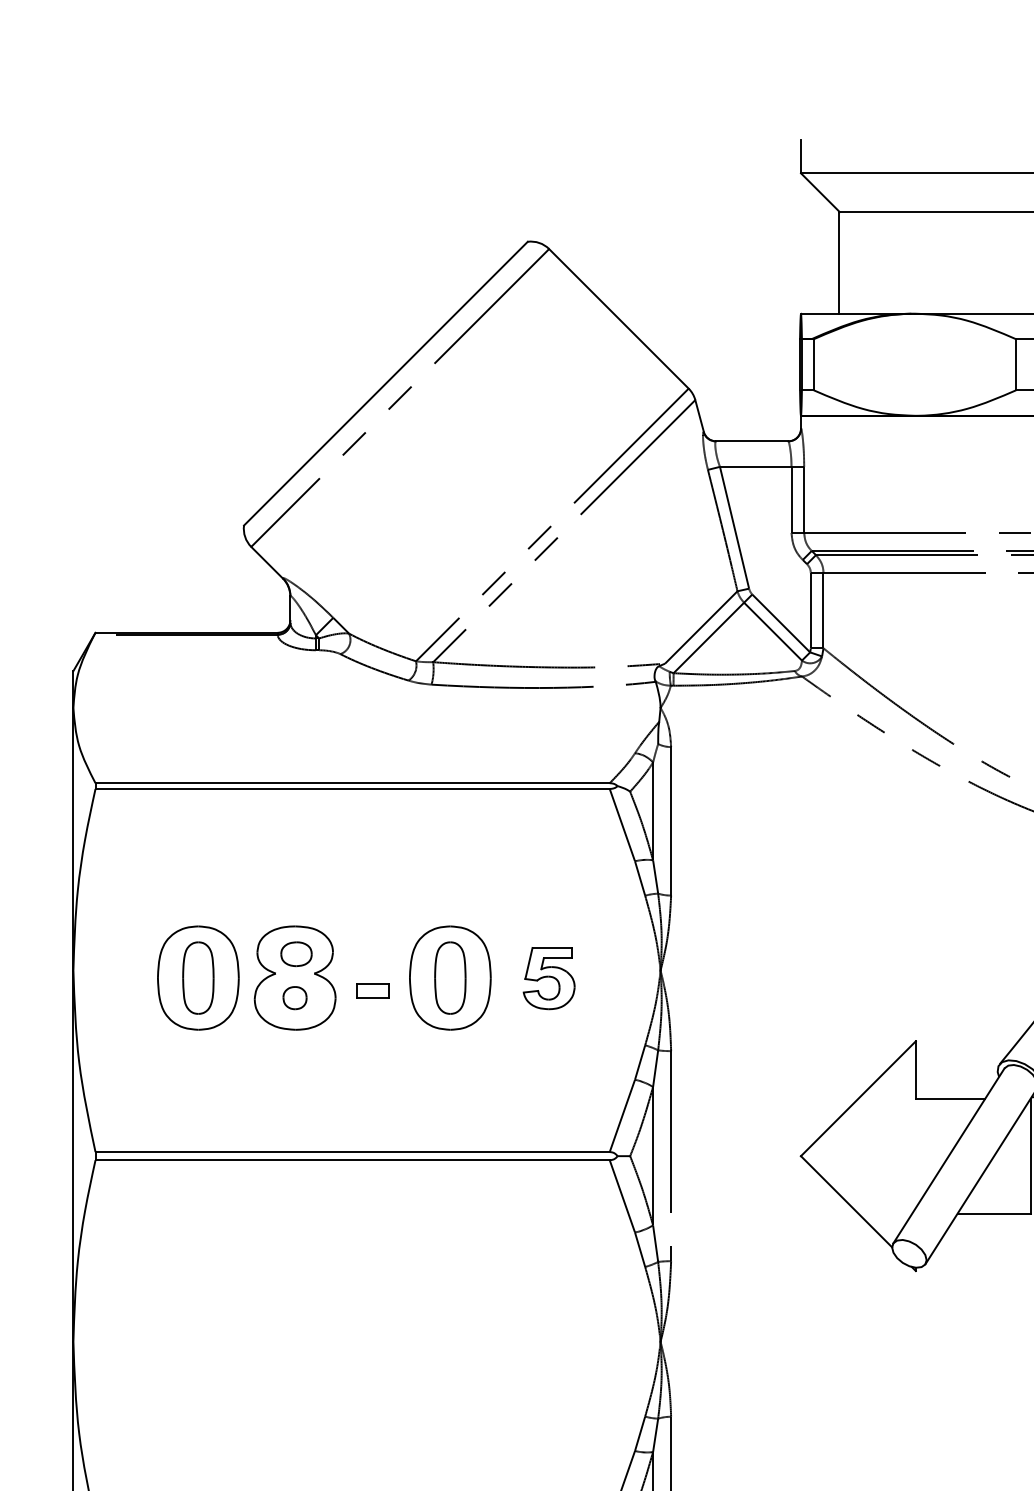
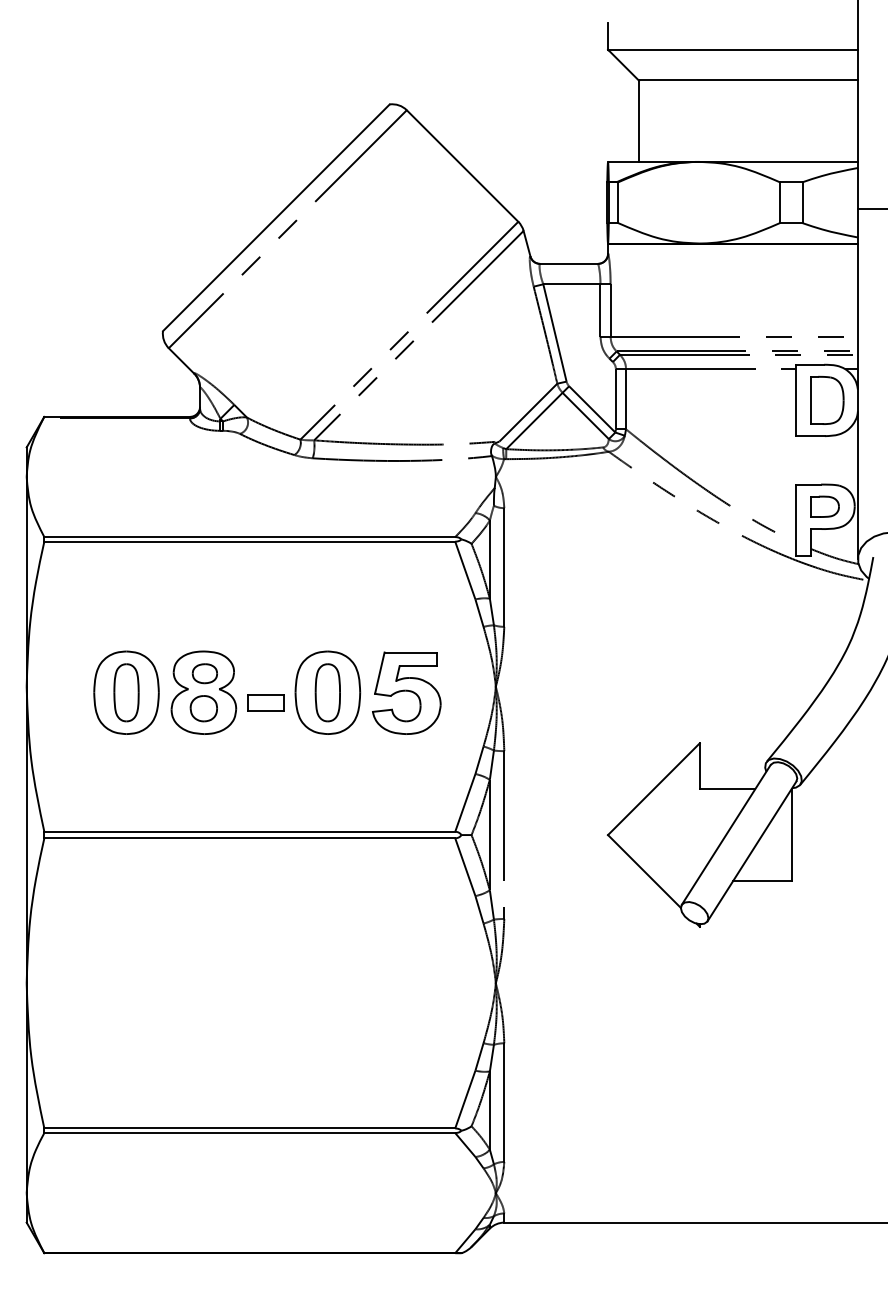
part: (548, 977) -> (406, 692), size x1.67
part: (372, 990) -> (265, 702), size x1.43
part: (294, 997) -> (203, 708), size x1.43

